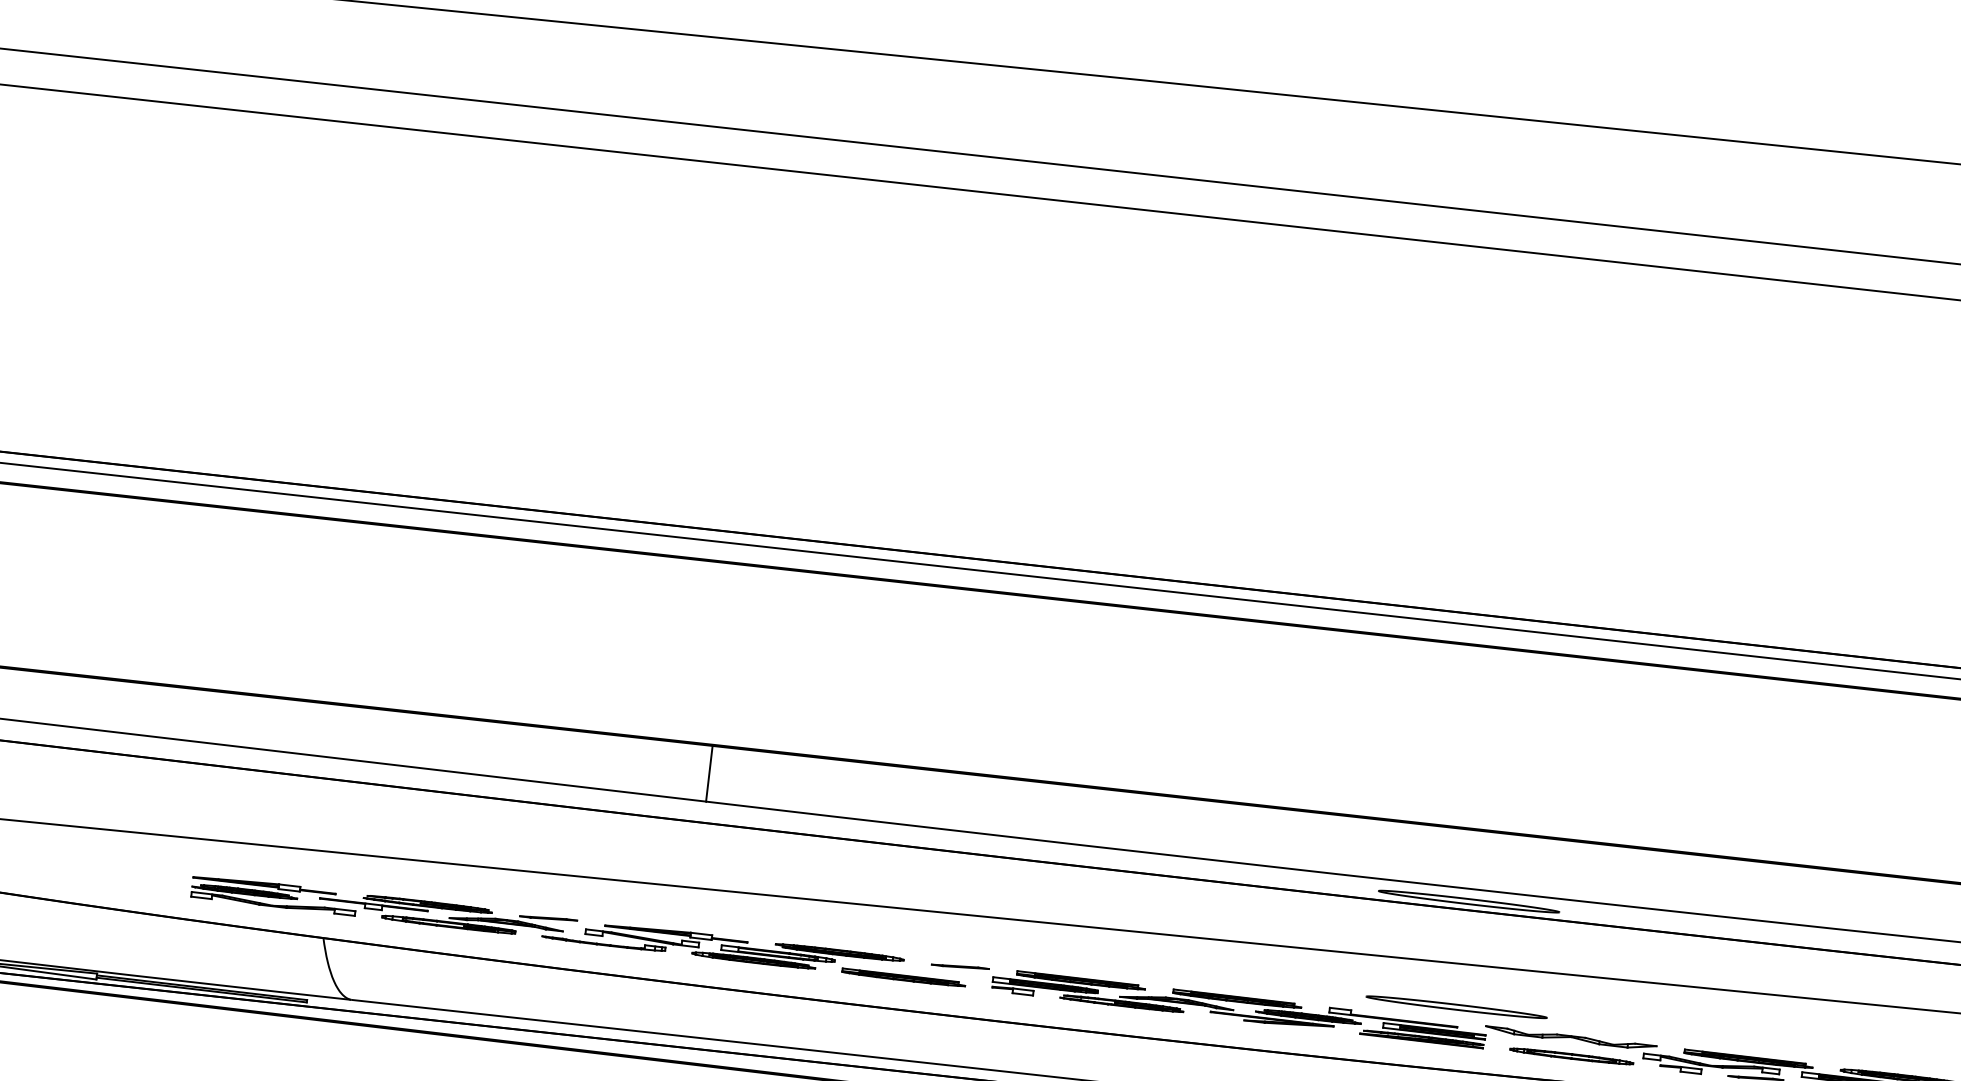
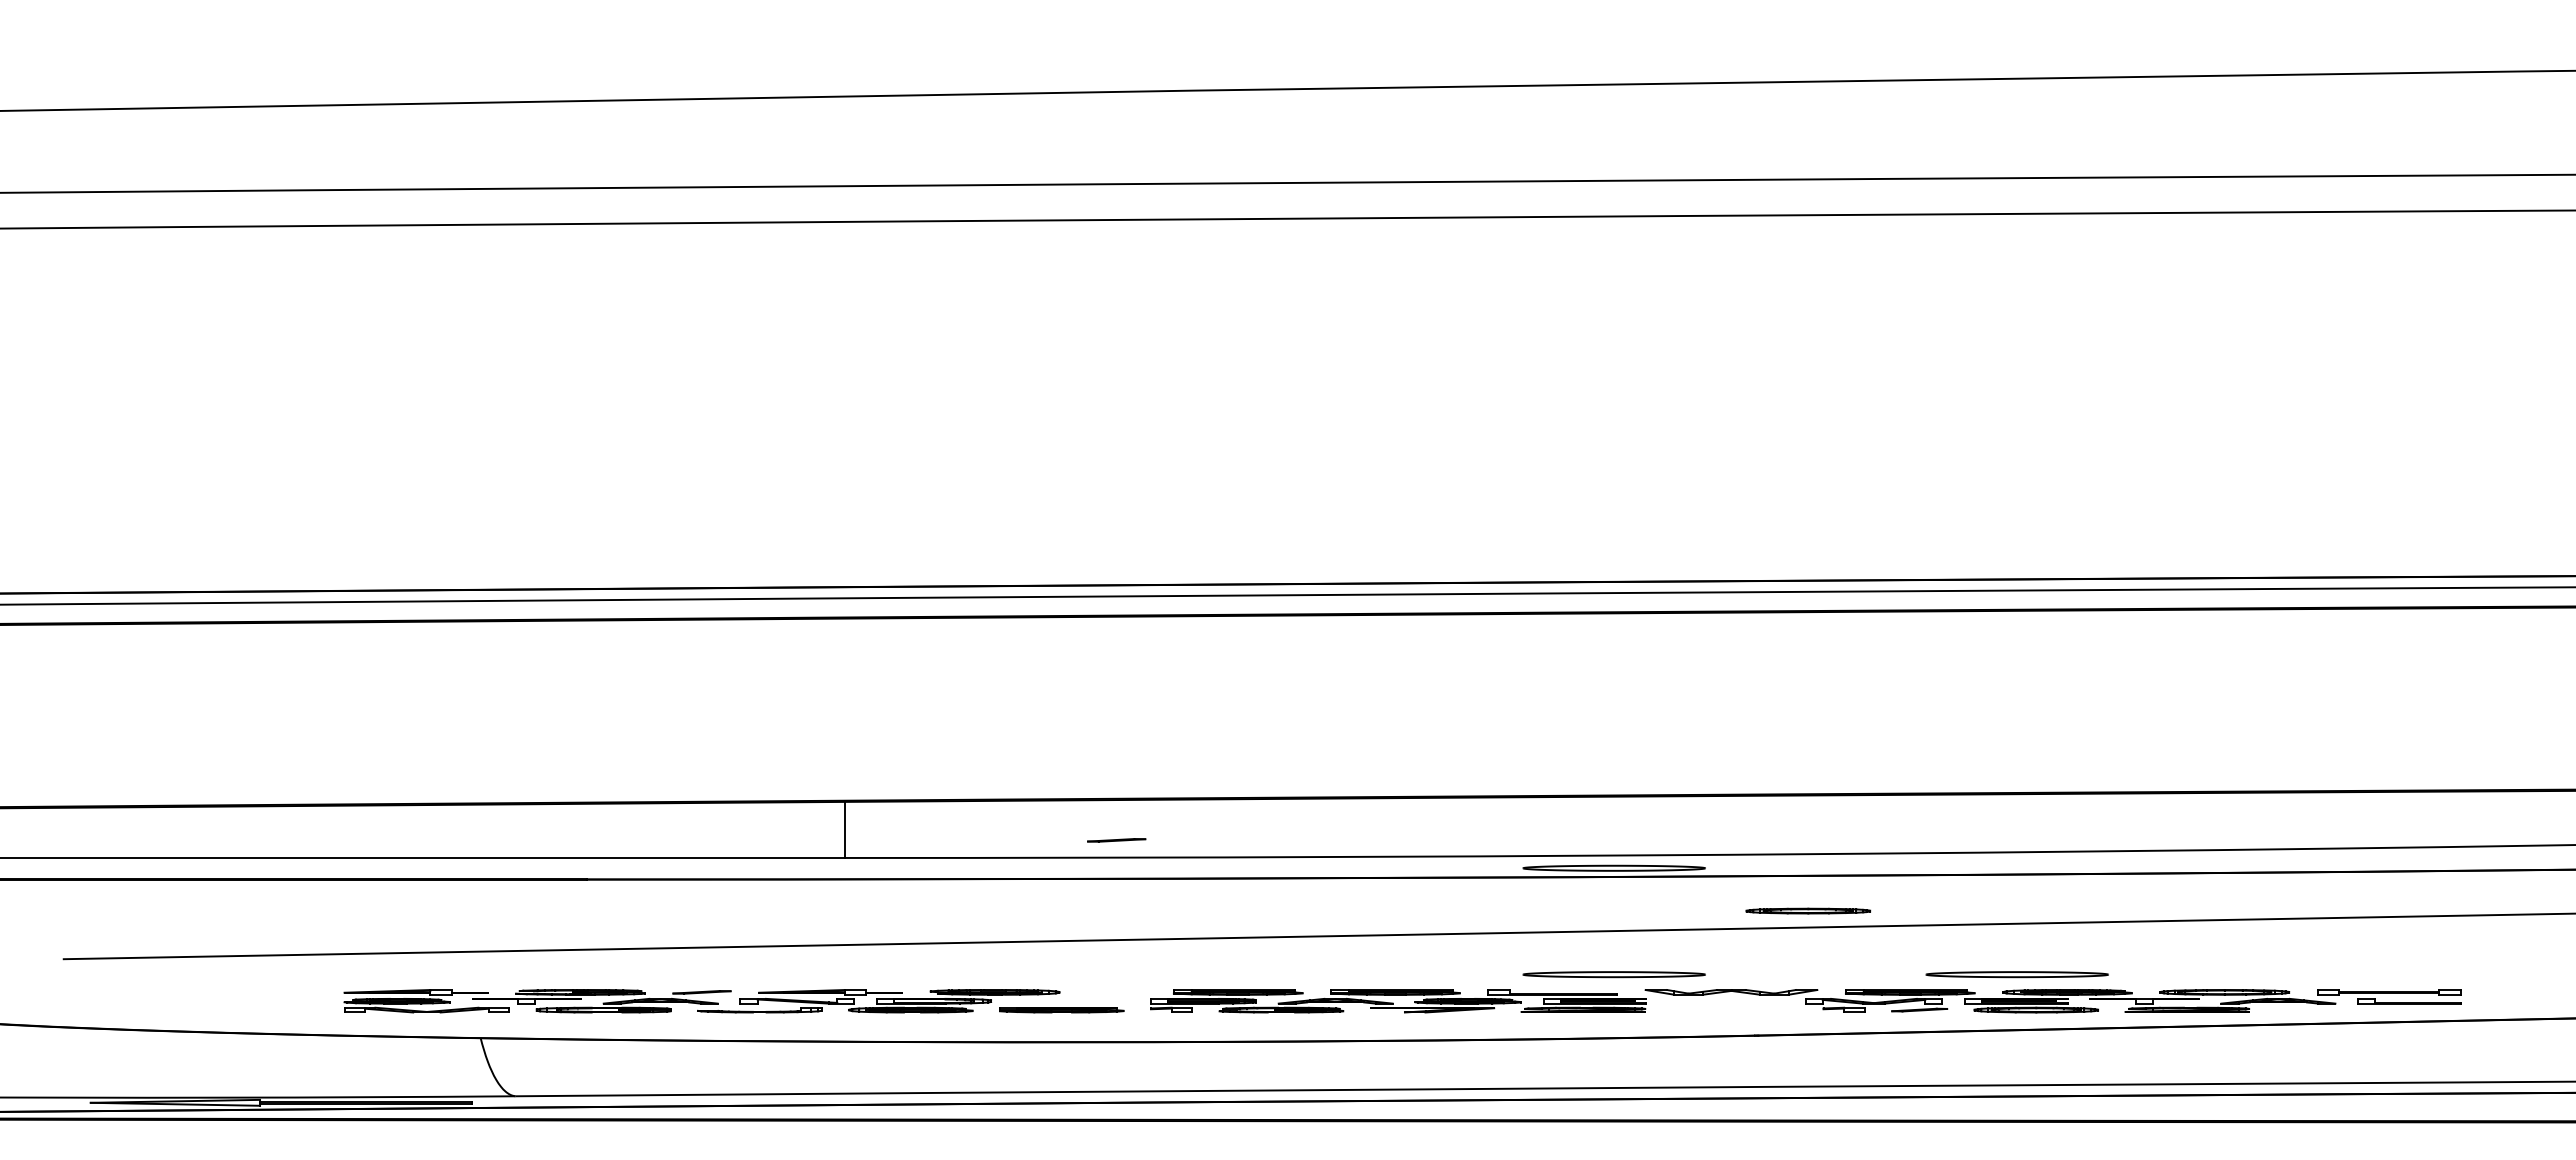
line: (960, 966) -> (1116, 840), moved
part: (1856, 1054) -> (2016, 974), added
part: (1572, 1055) -> (1808, 910), moved

